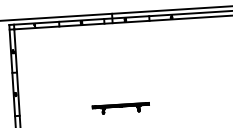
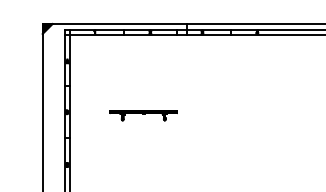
part: (120, 108) -> (143, 115), moved

